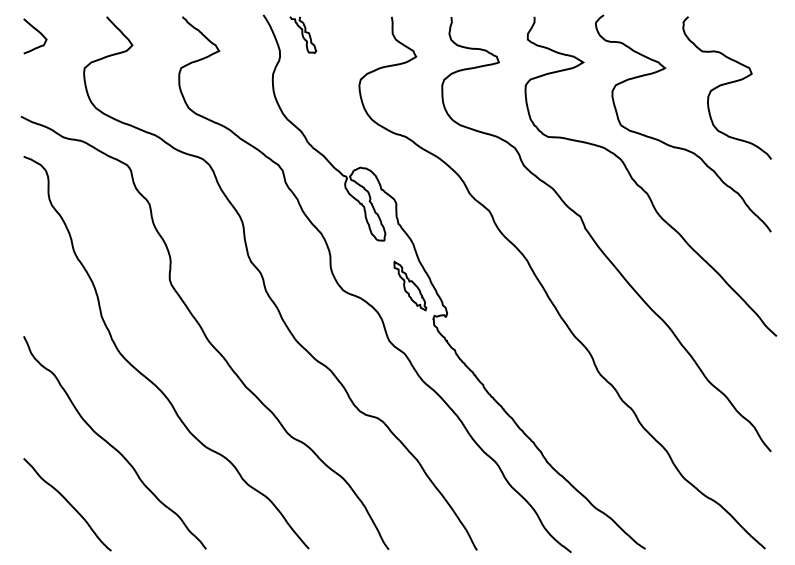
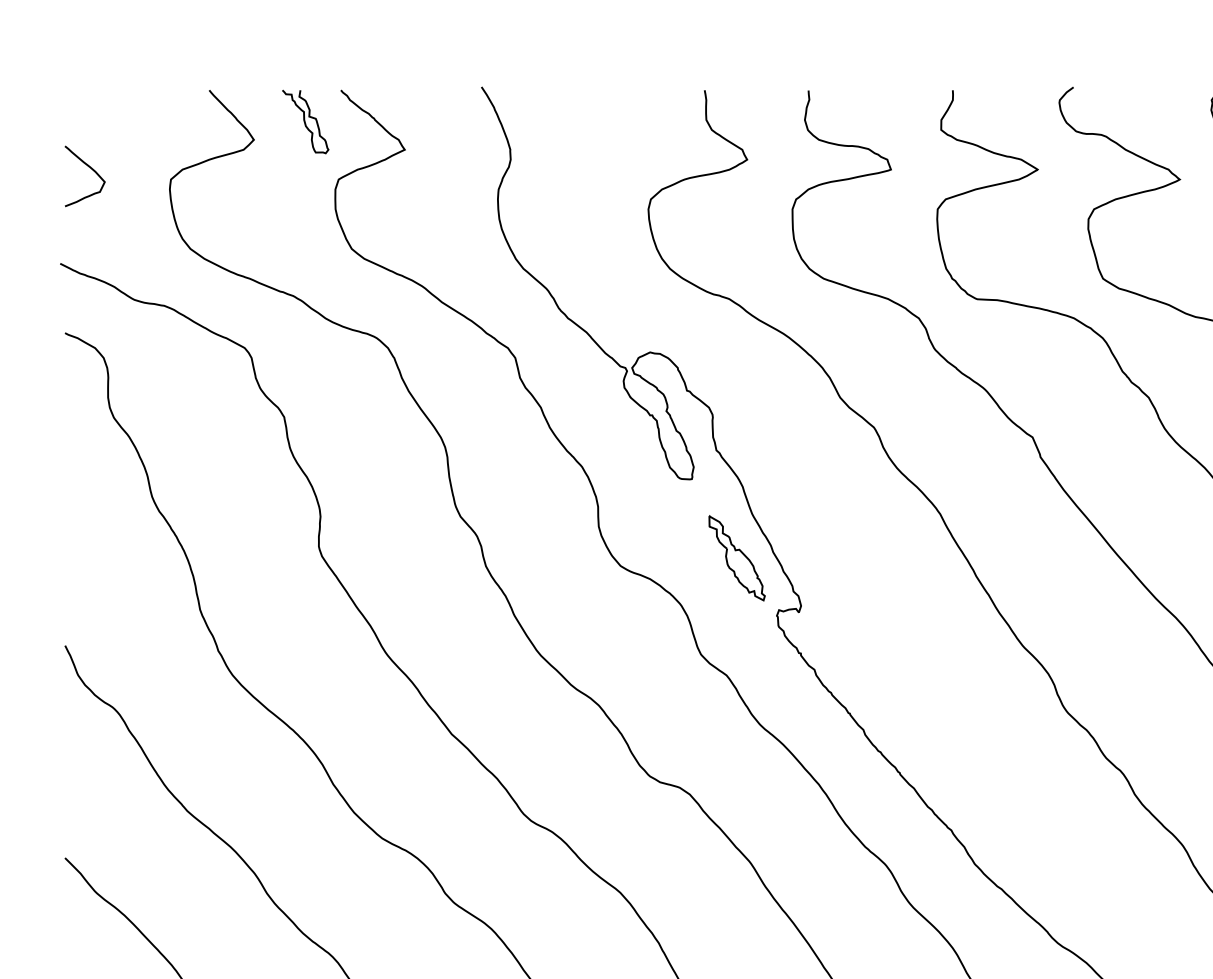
curve: (38, 32) -> (90, 169), moved
curve: (303, 34) -> (306, 121), moved

